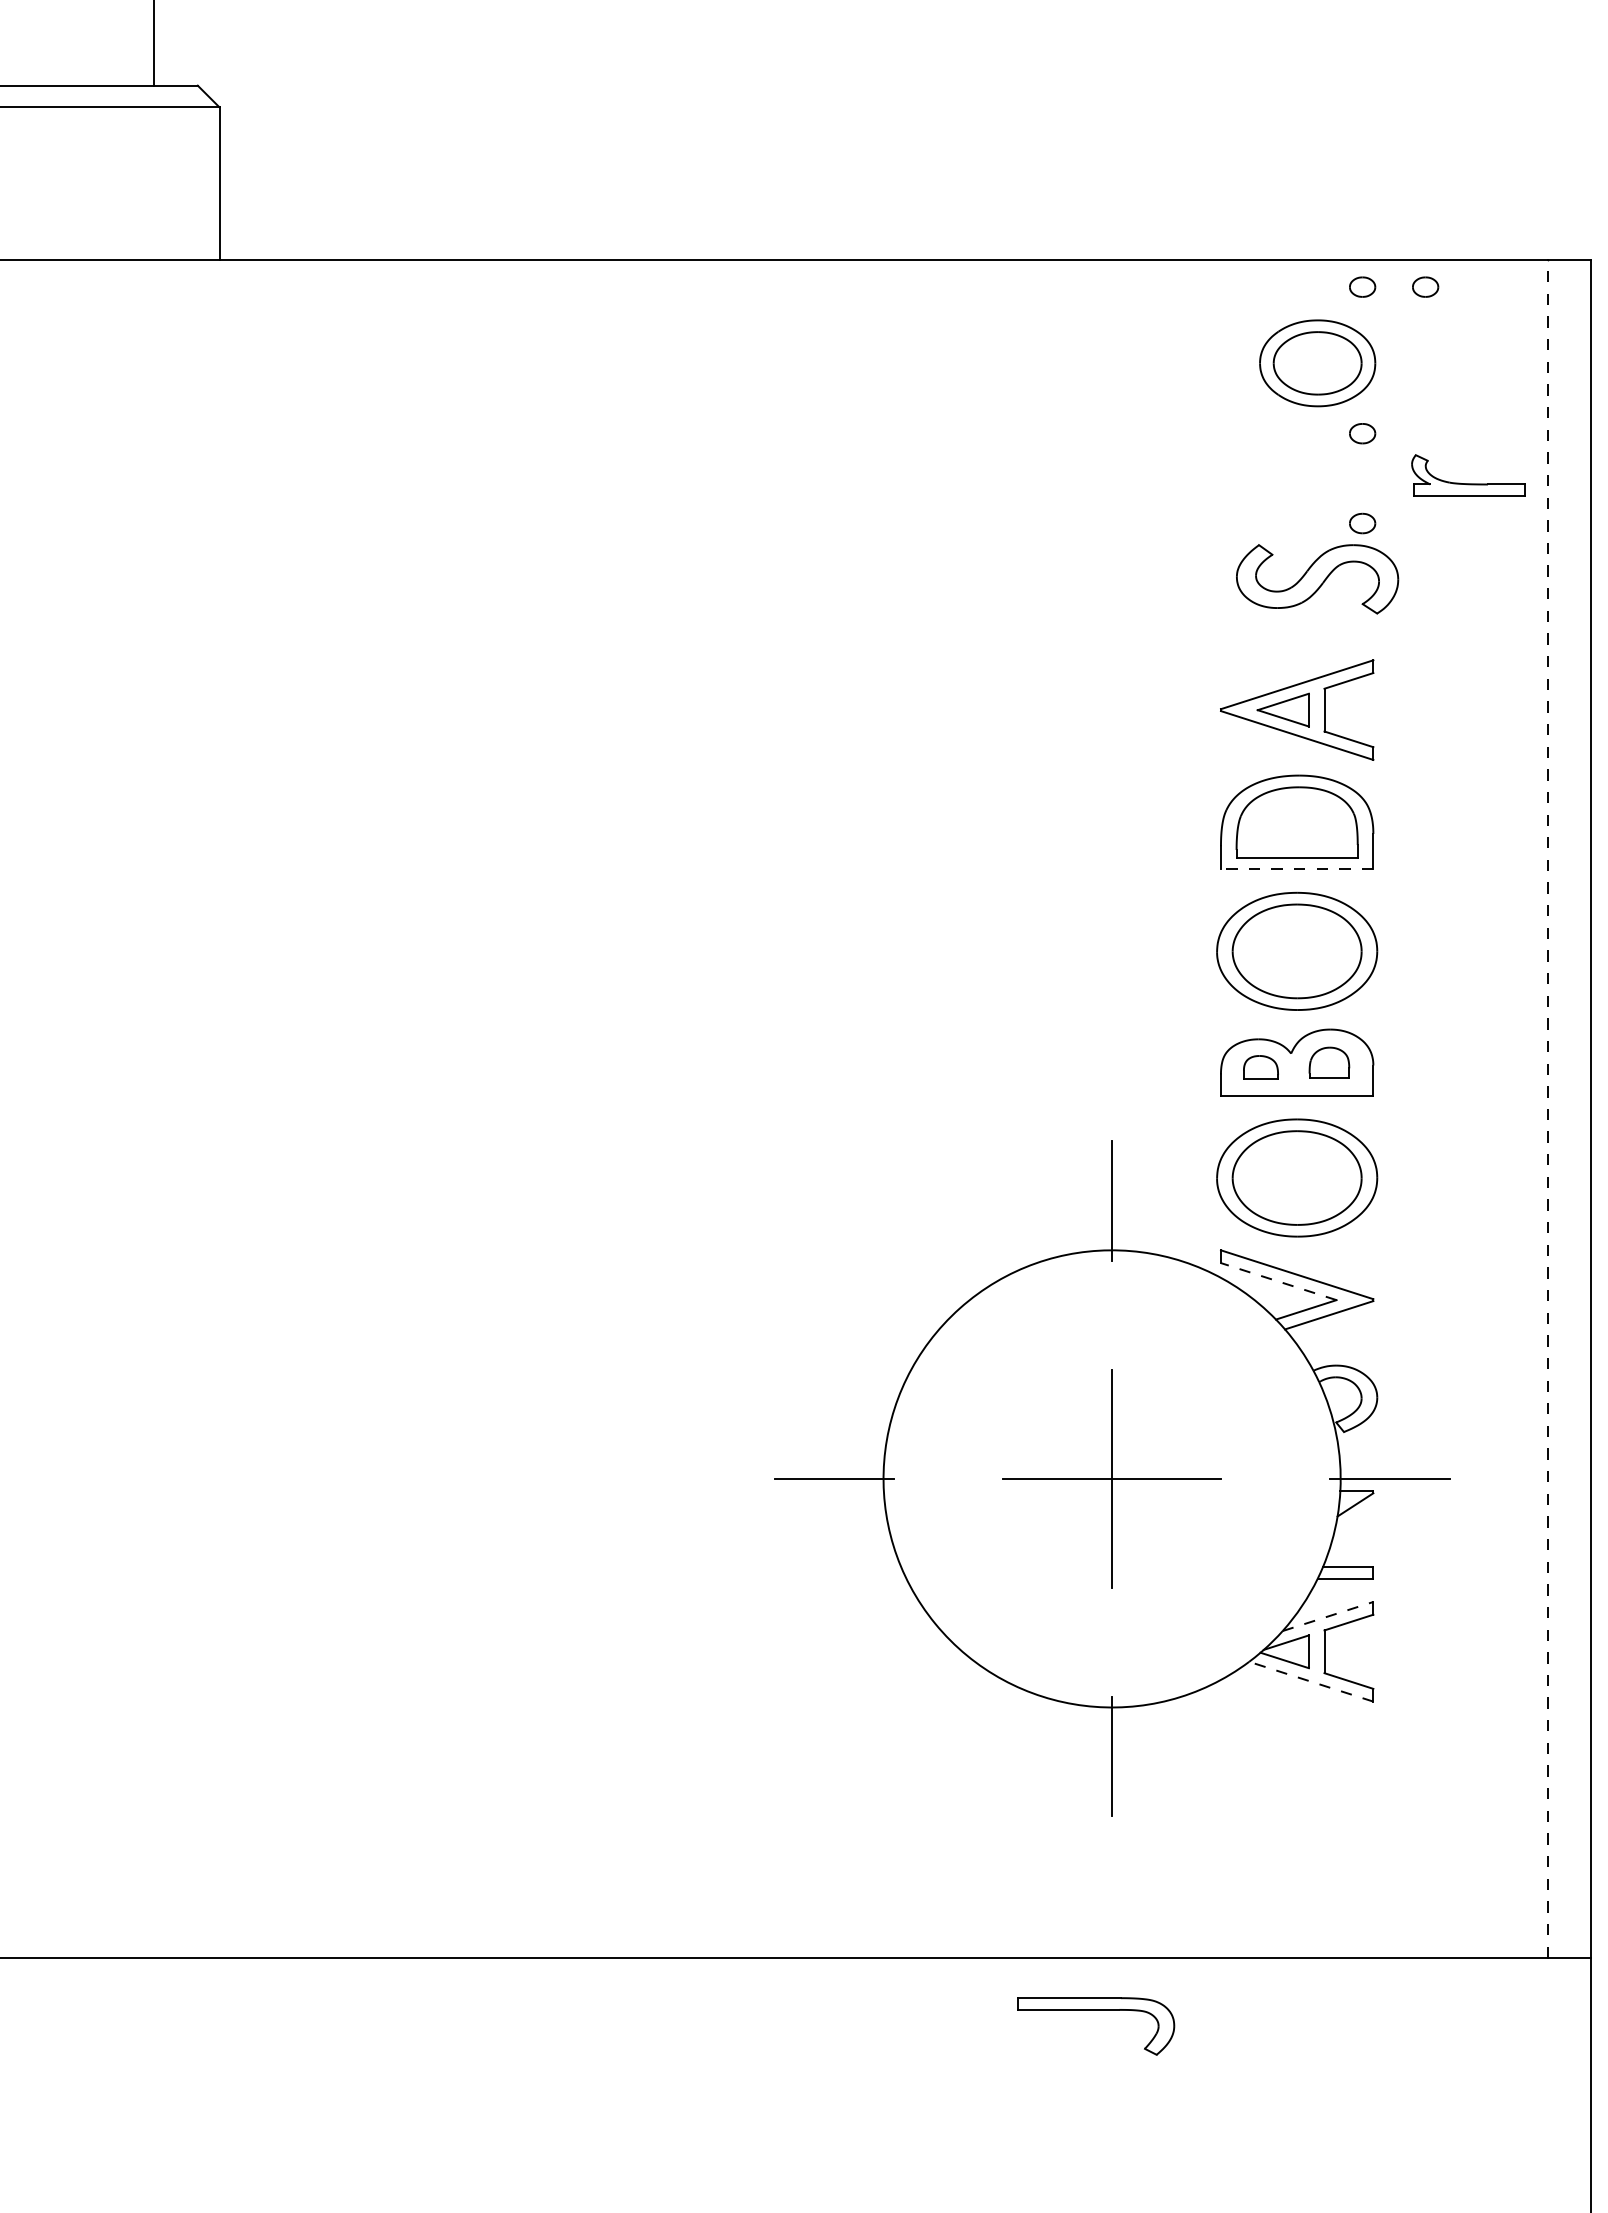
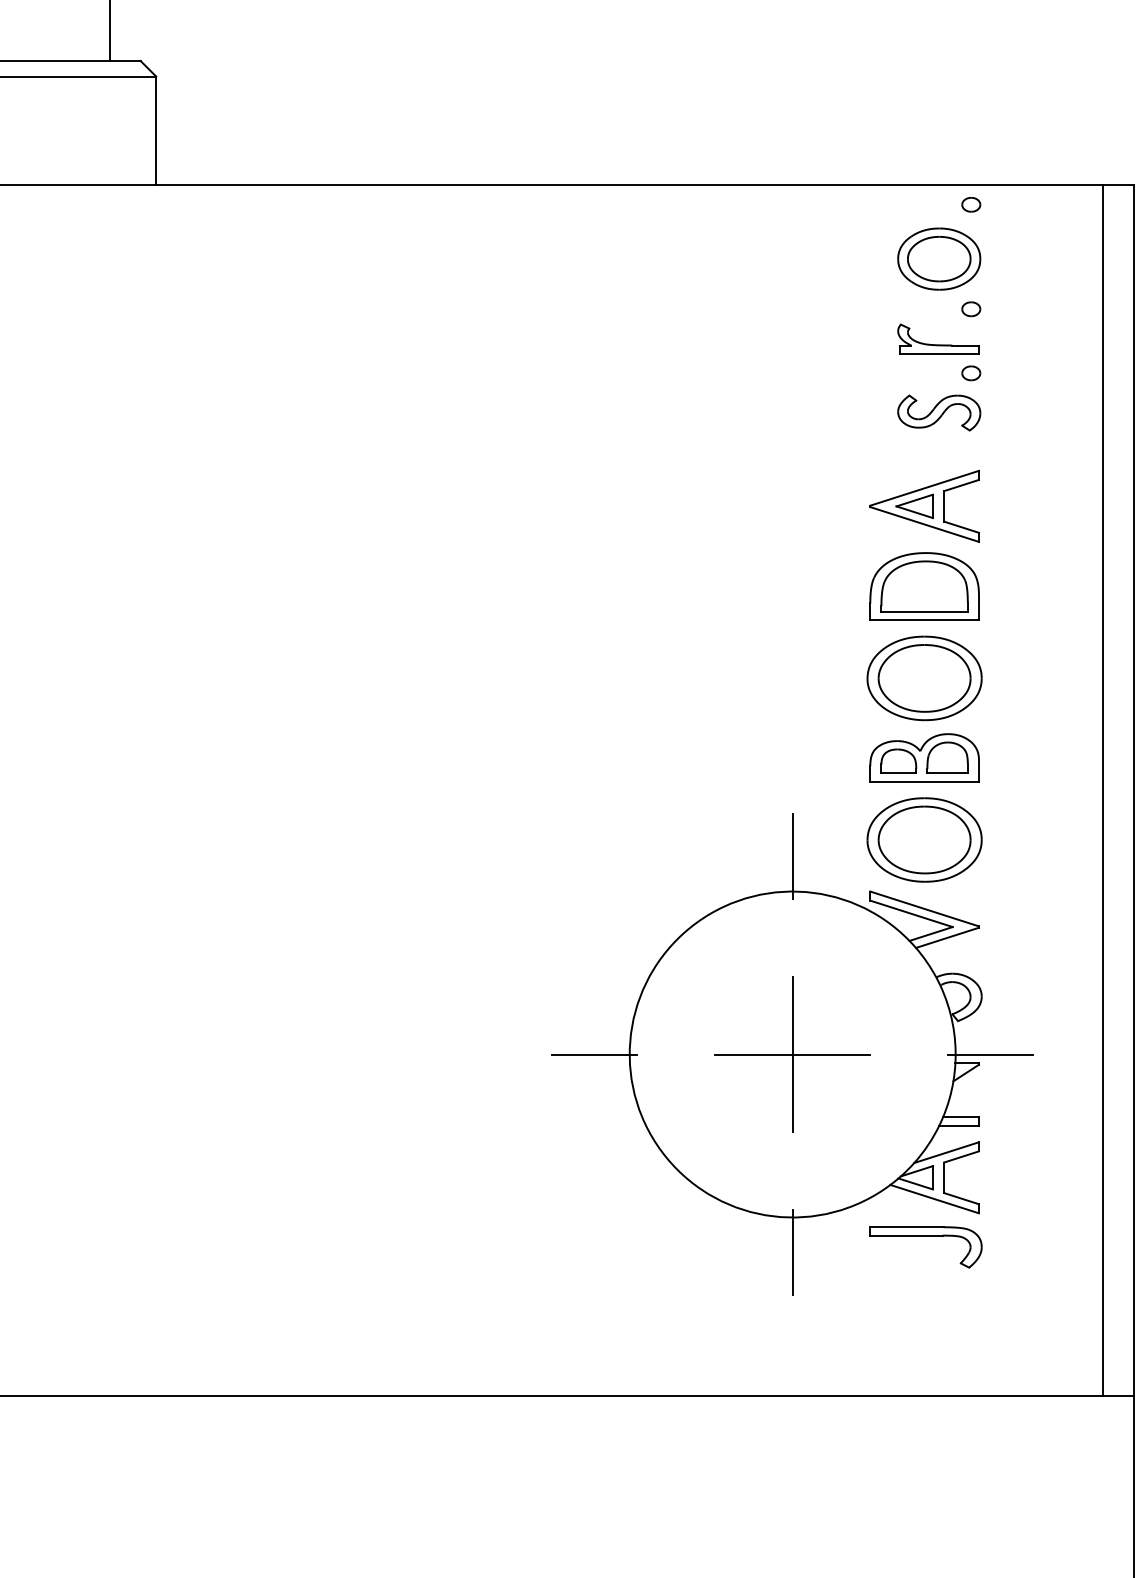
part: (1425, 286) -> (1016, 204), removed
part: (1468, 483) -> (938, 344), moved
part: (1317, 578) -> (939, 412), size x0.71
line: (1296, 869) -> (924, 620), dashed -> solid
part: (1329, 1062) -> (947, 757), size x1.43
part: (1260, 1067) -> (898, 761), size x1.43
line: (1547, 1108) -> (1103, 790), dashed -> solid
line: (1278, 1281) -> (911, 913), dashed -> solid
line: (1328, 1616) -> (946, 1152), dashed -> solid
line: (1310, 1681) -> (934, 1198), dashed -> solid
part: (1096, 2010) -> (926, 1236), moved

